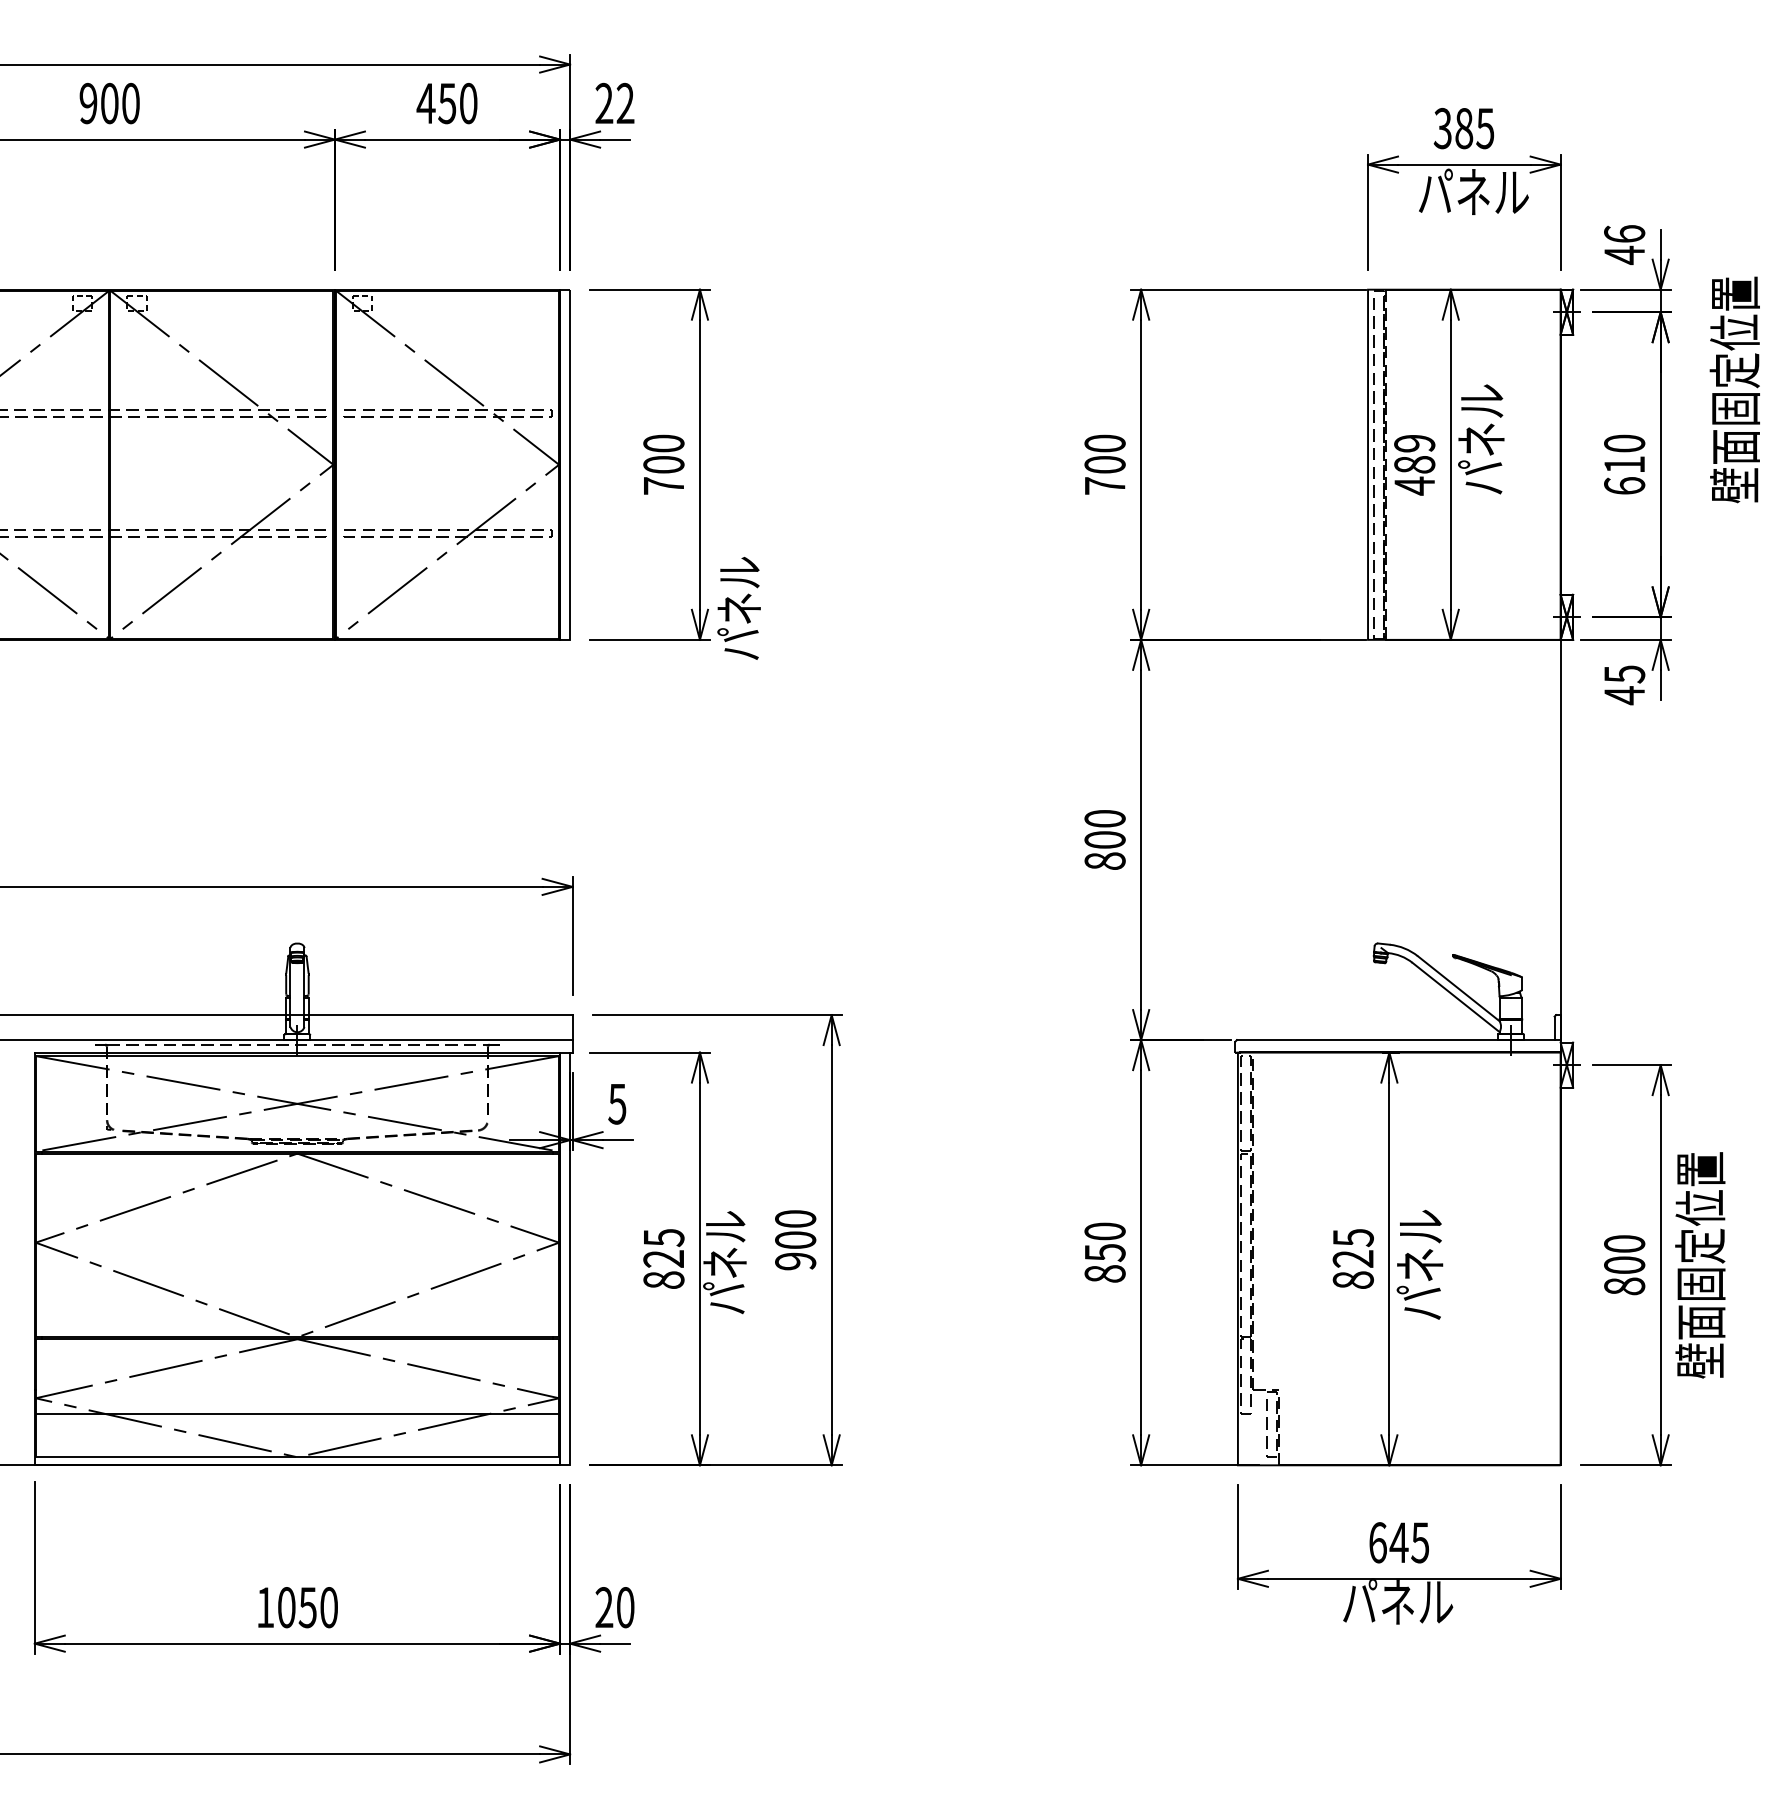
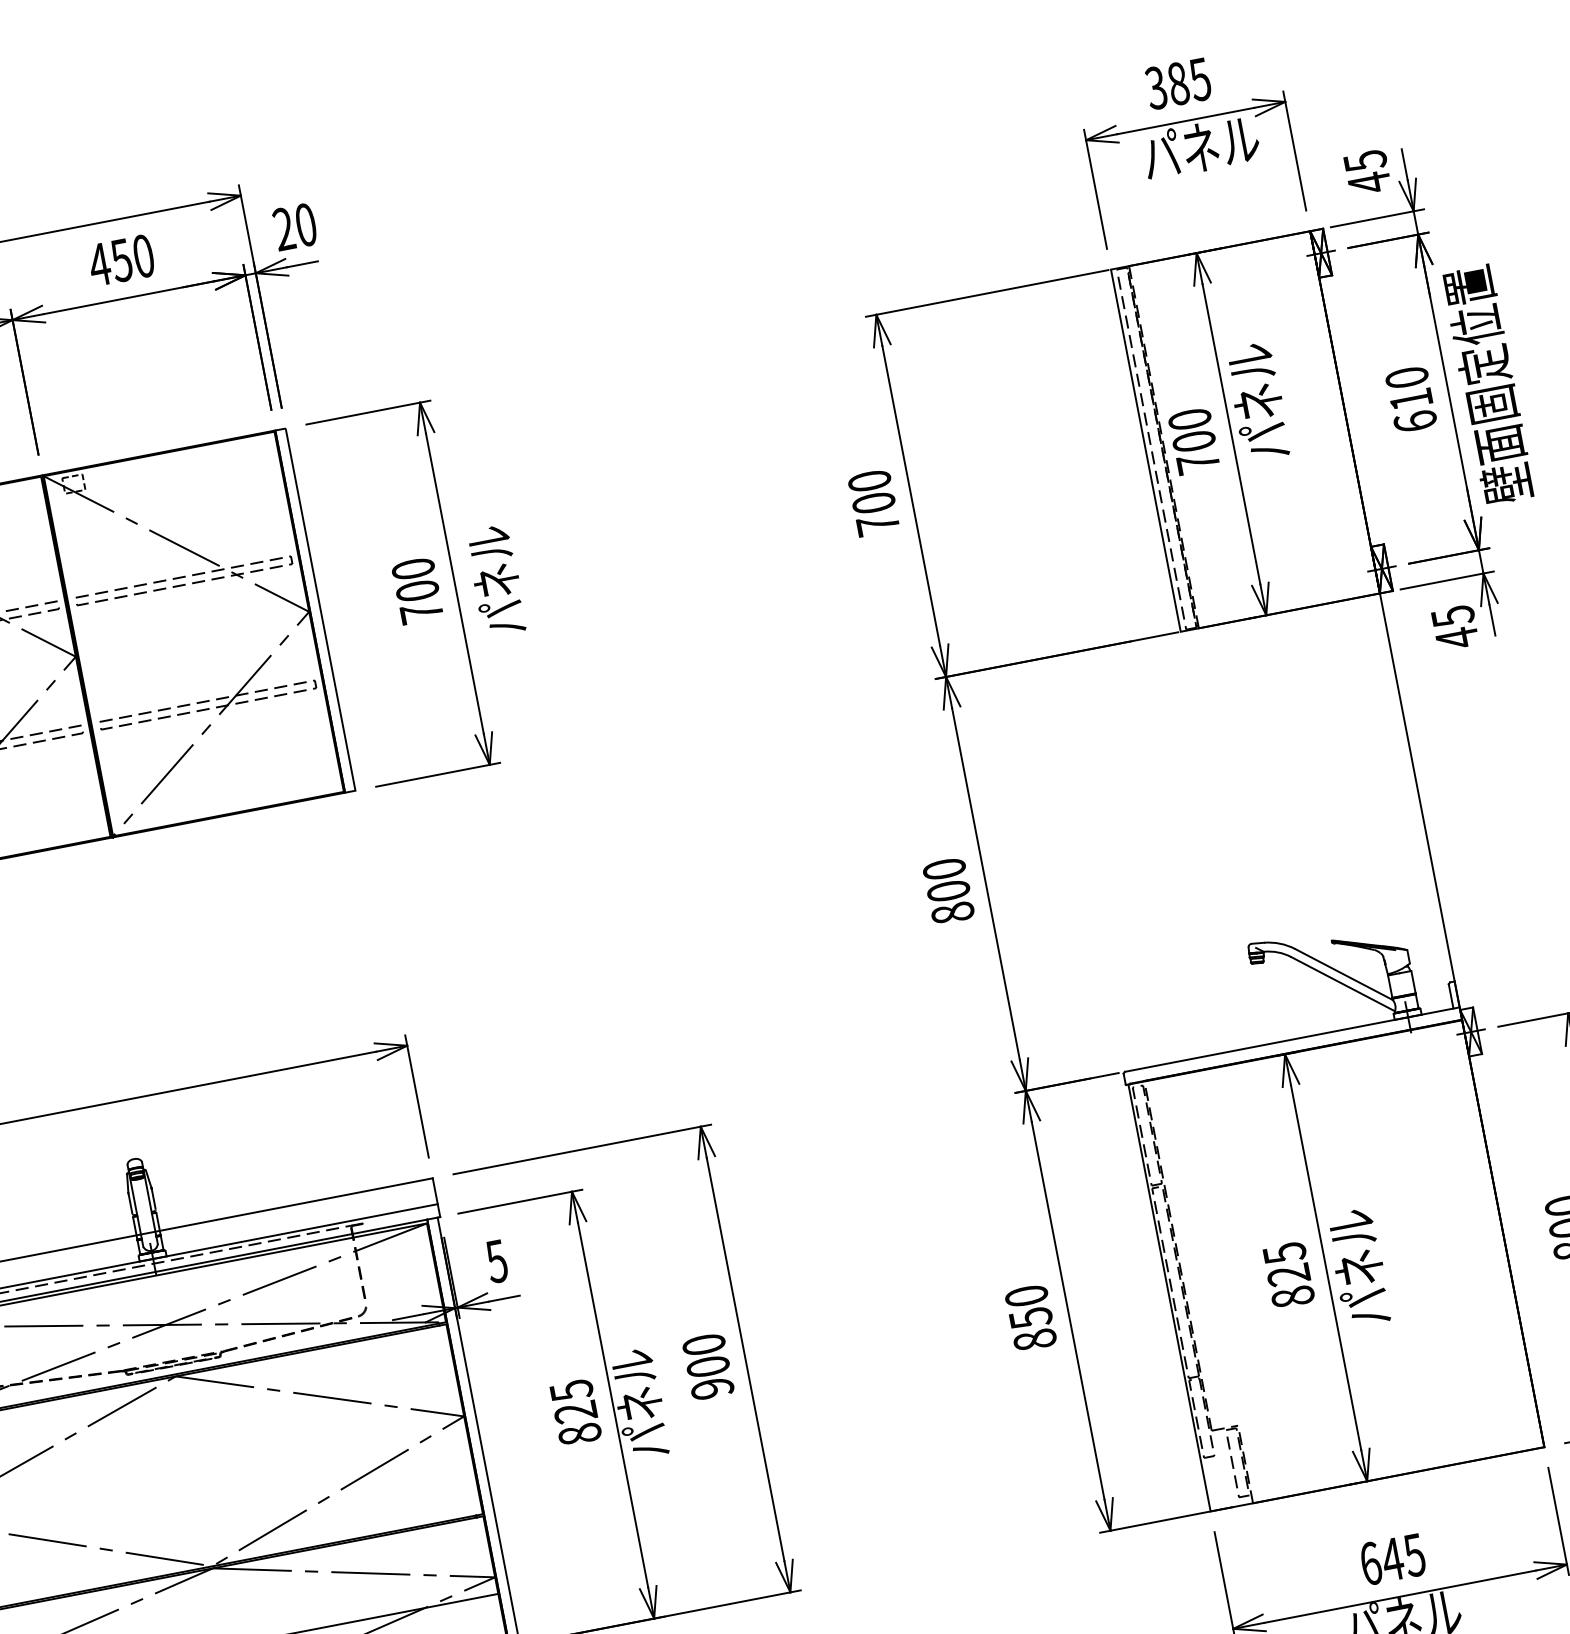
text: (625, 103) -> (305, 224), 22 -> 20
text: (1624, 234) -> (1365, 161), 46 -> 45
text: (1734, 389) -> (1487, 384), moved
text: (1414, 464) -> (1193, 441), 489 -> 700
text: (738, 608) -> (495, 580), moved

